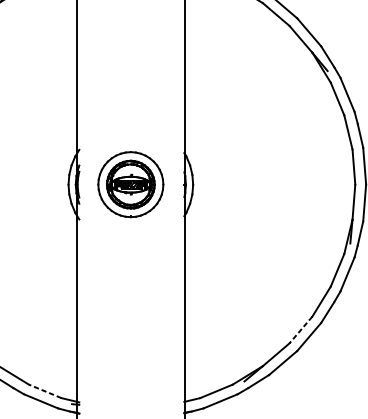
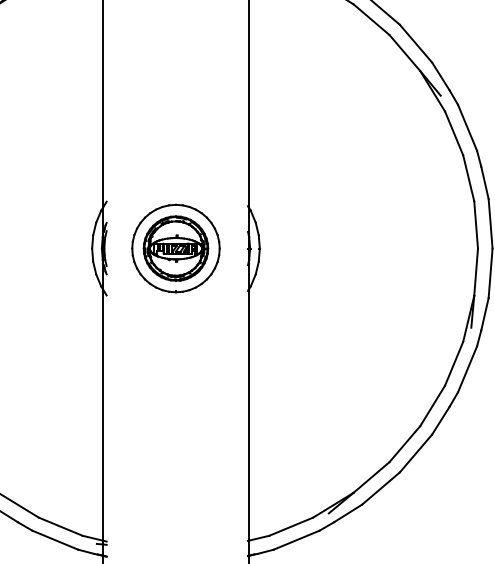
line: (300, 330) -> (404, 444), dashed -> solid
line: (45, 391) -> (60, 526), dashed -> solid

